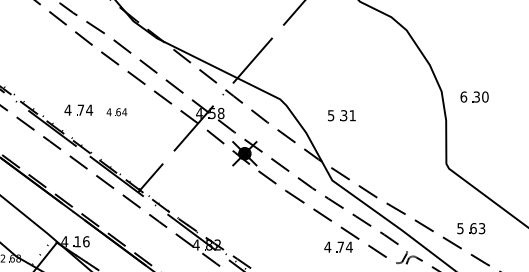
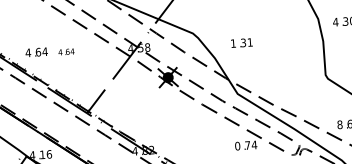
text: (463, 96) -> (335, 21), 6 -> 4
text: (80, 109) -> (37, 51), 74 -> 64
text: (331, 115) -> (233, 43), 5 -> 1
text: (460, 228) -> (339, 124), 5 -> 8
text: (327, 246) -> (237, 145), 4 -> 0

